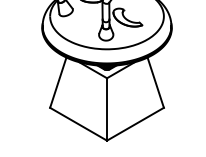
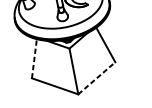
line: (58, 82) -> (34, 58), solid -> dashed
line: (135, 124) -> (96, 78), solid -> dashed

